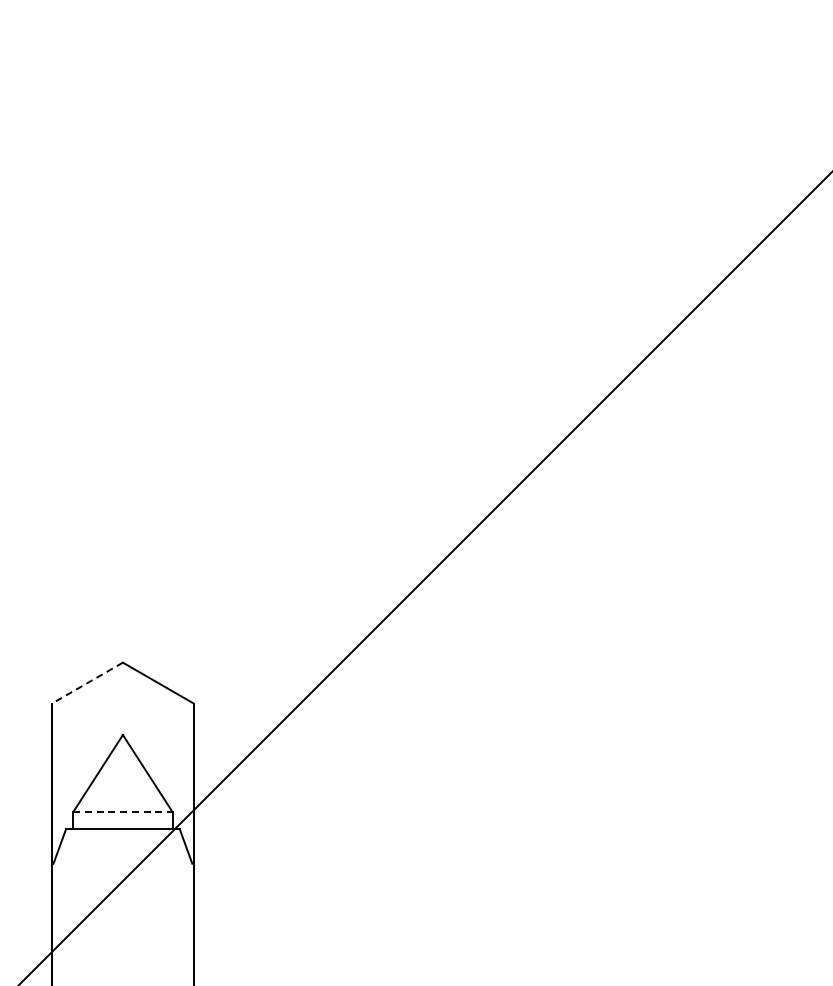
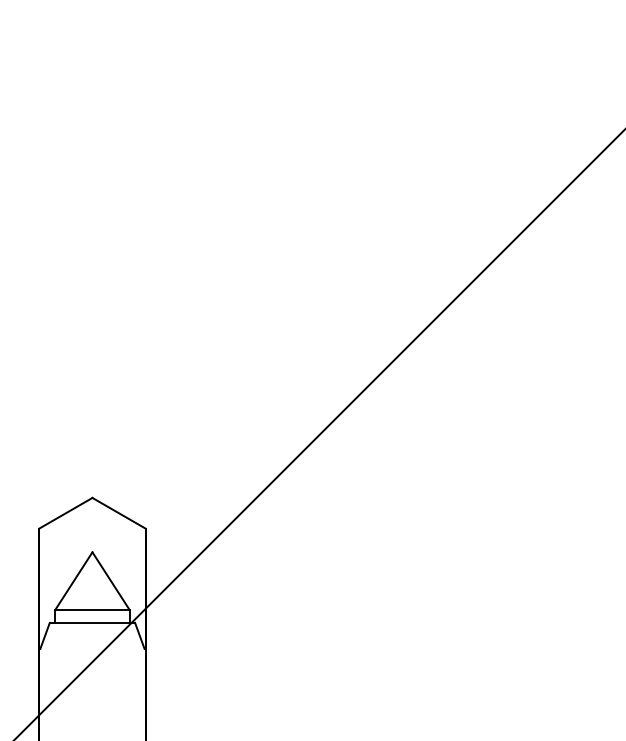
line: (87, 683) -> (65, 513), dashed -> solid
line: (122, 812) -> (92, 610), dashed -> solid

